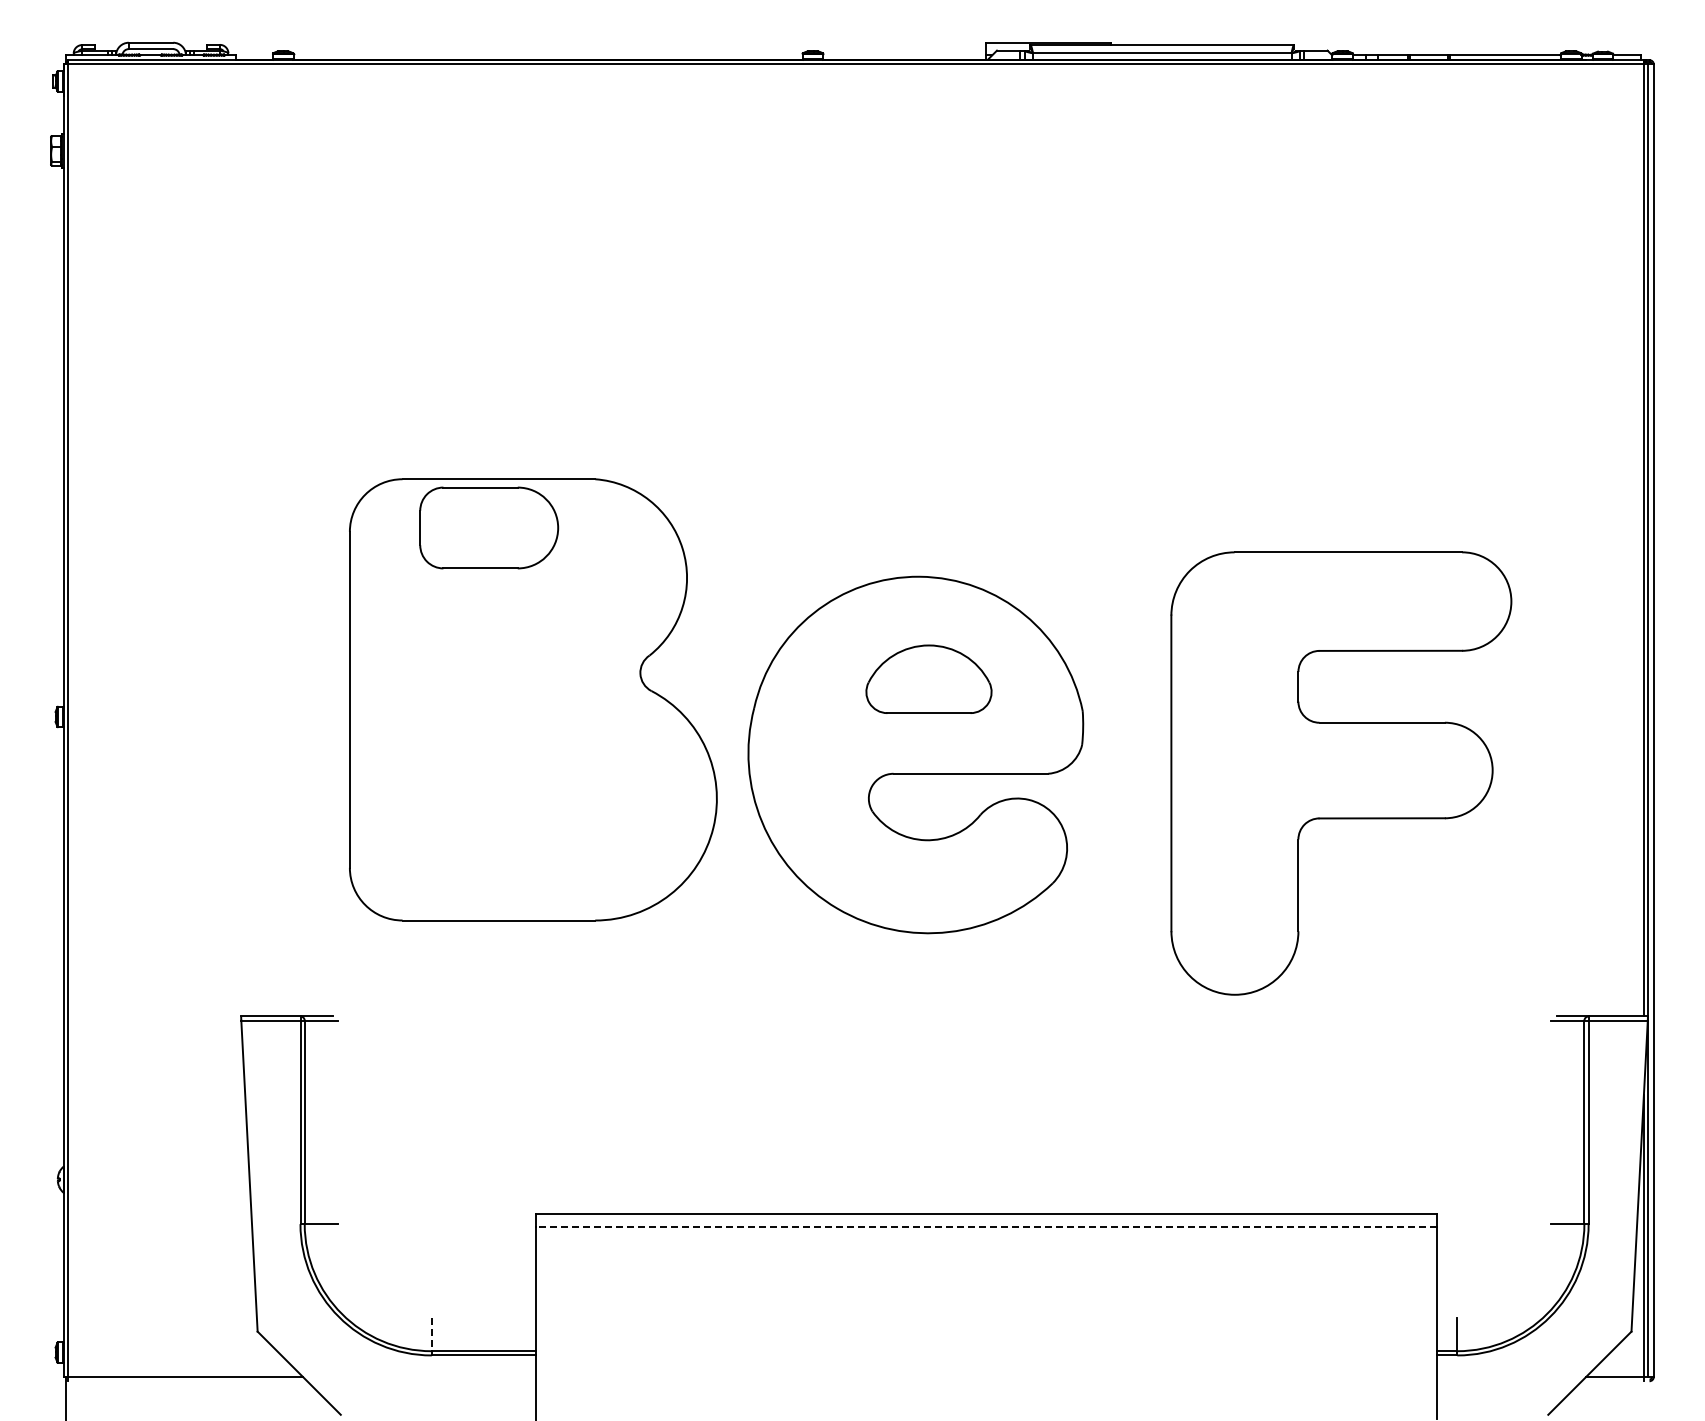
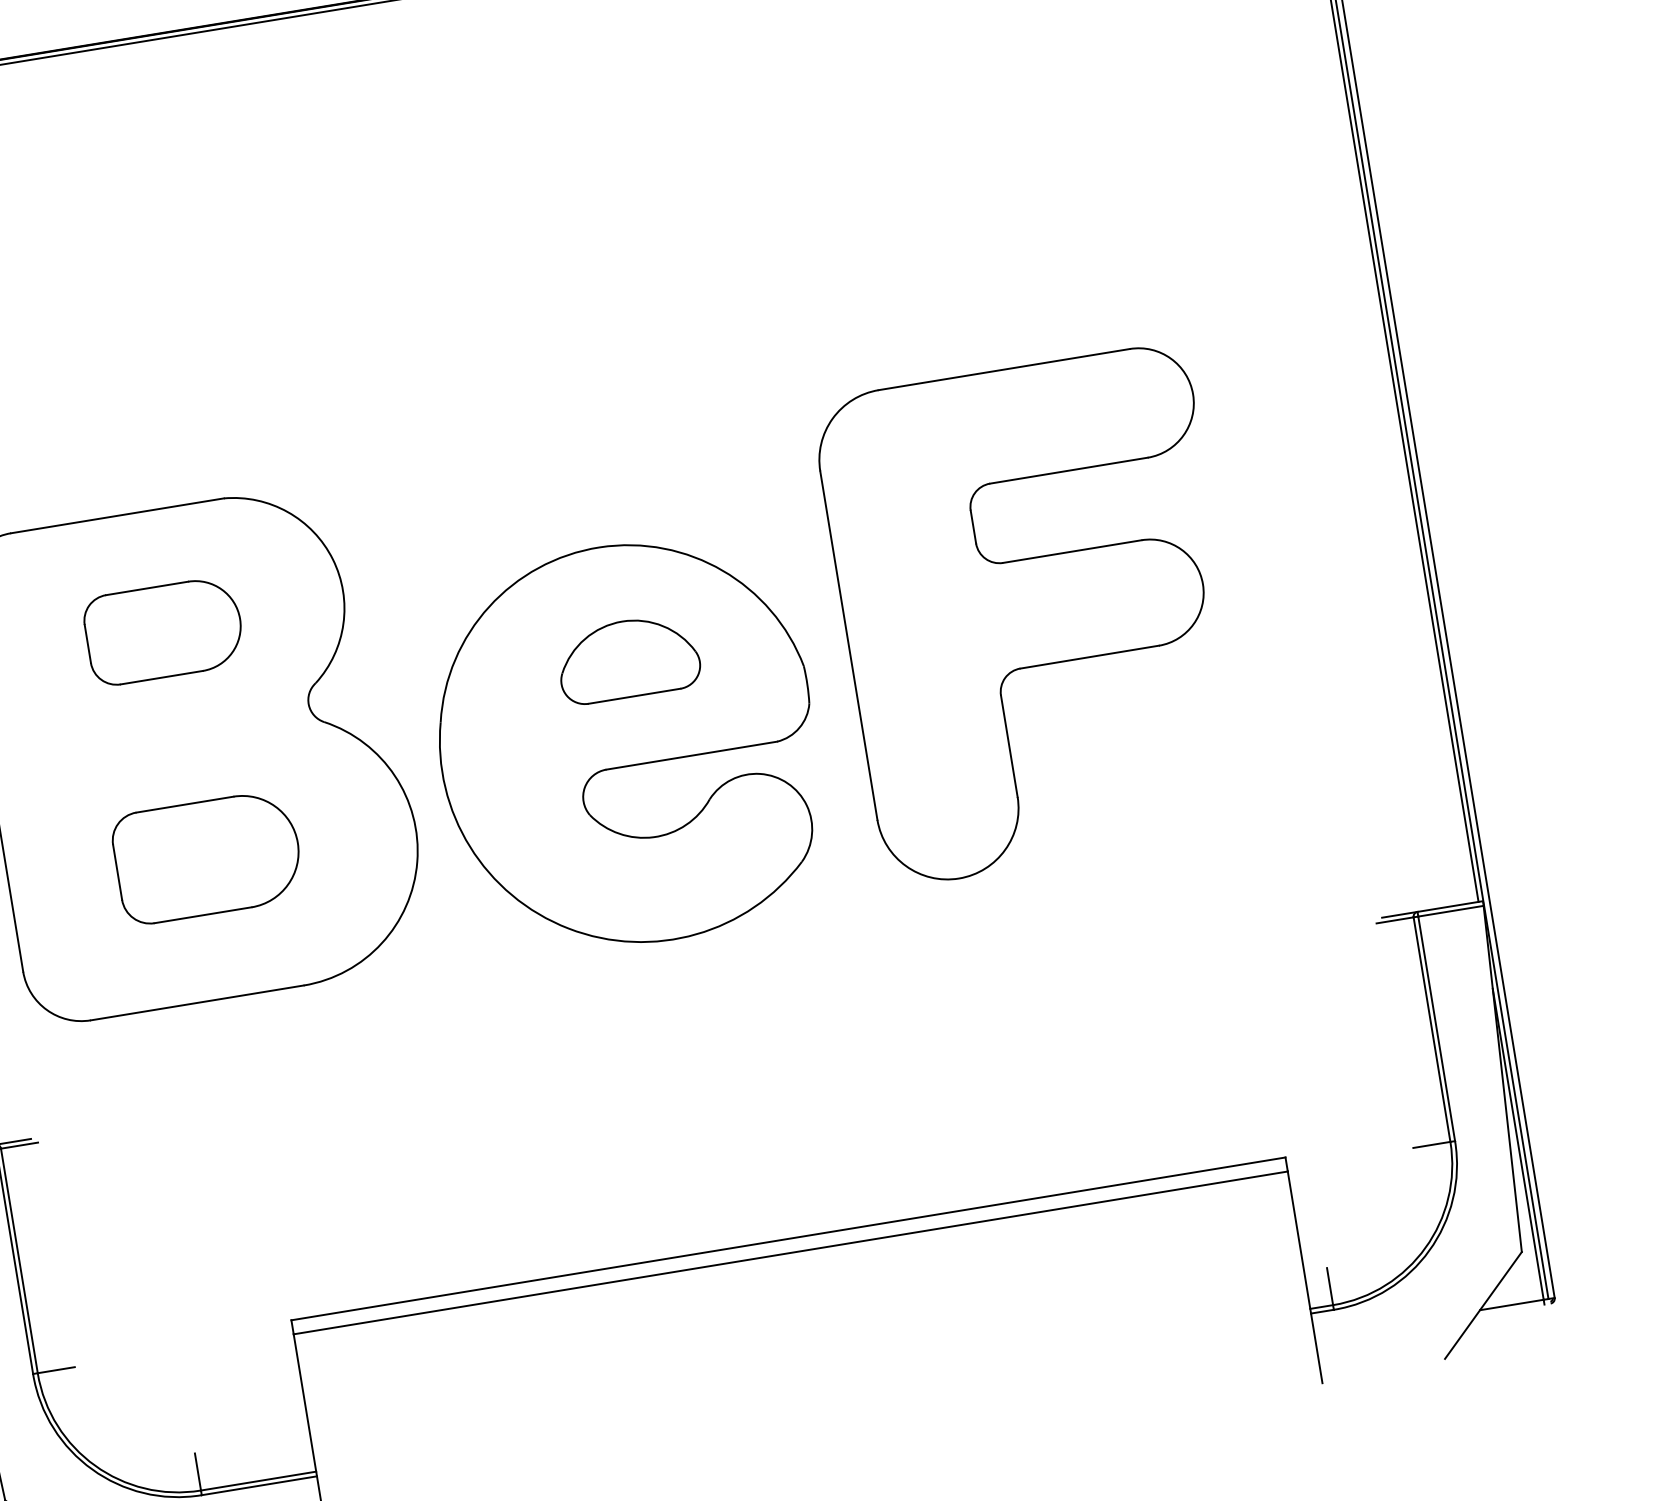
part: (489, 527) -> (164, 630), moved
part: (1341, 773) -> (1036, 614), moved
part: (528, 793) -> (206, 857), added
line: (985, 1226) -> (789, 1252), dashed -> solid
line: (431, 1334) -> (197, 1472), dashed -> solid

